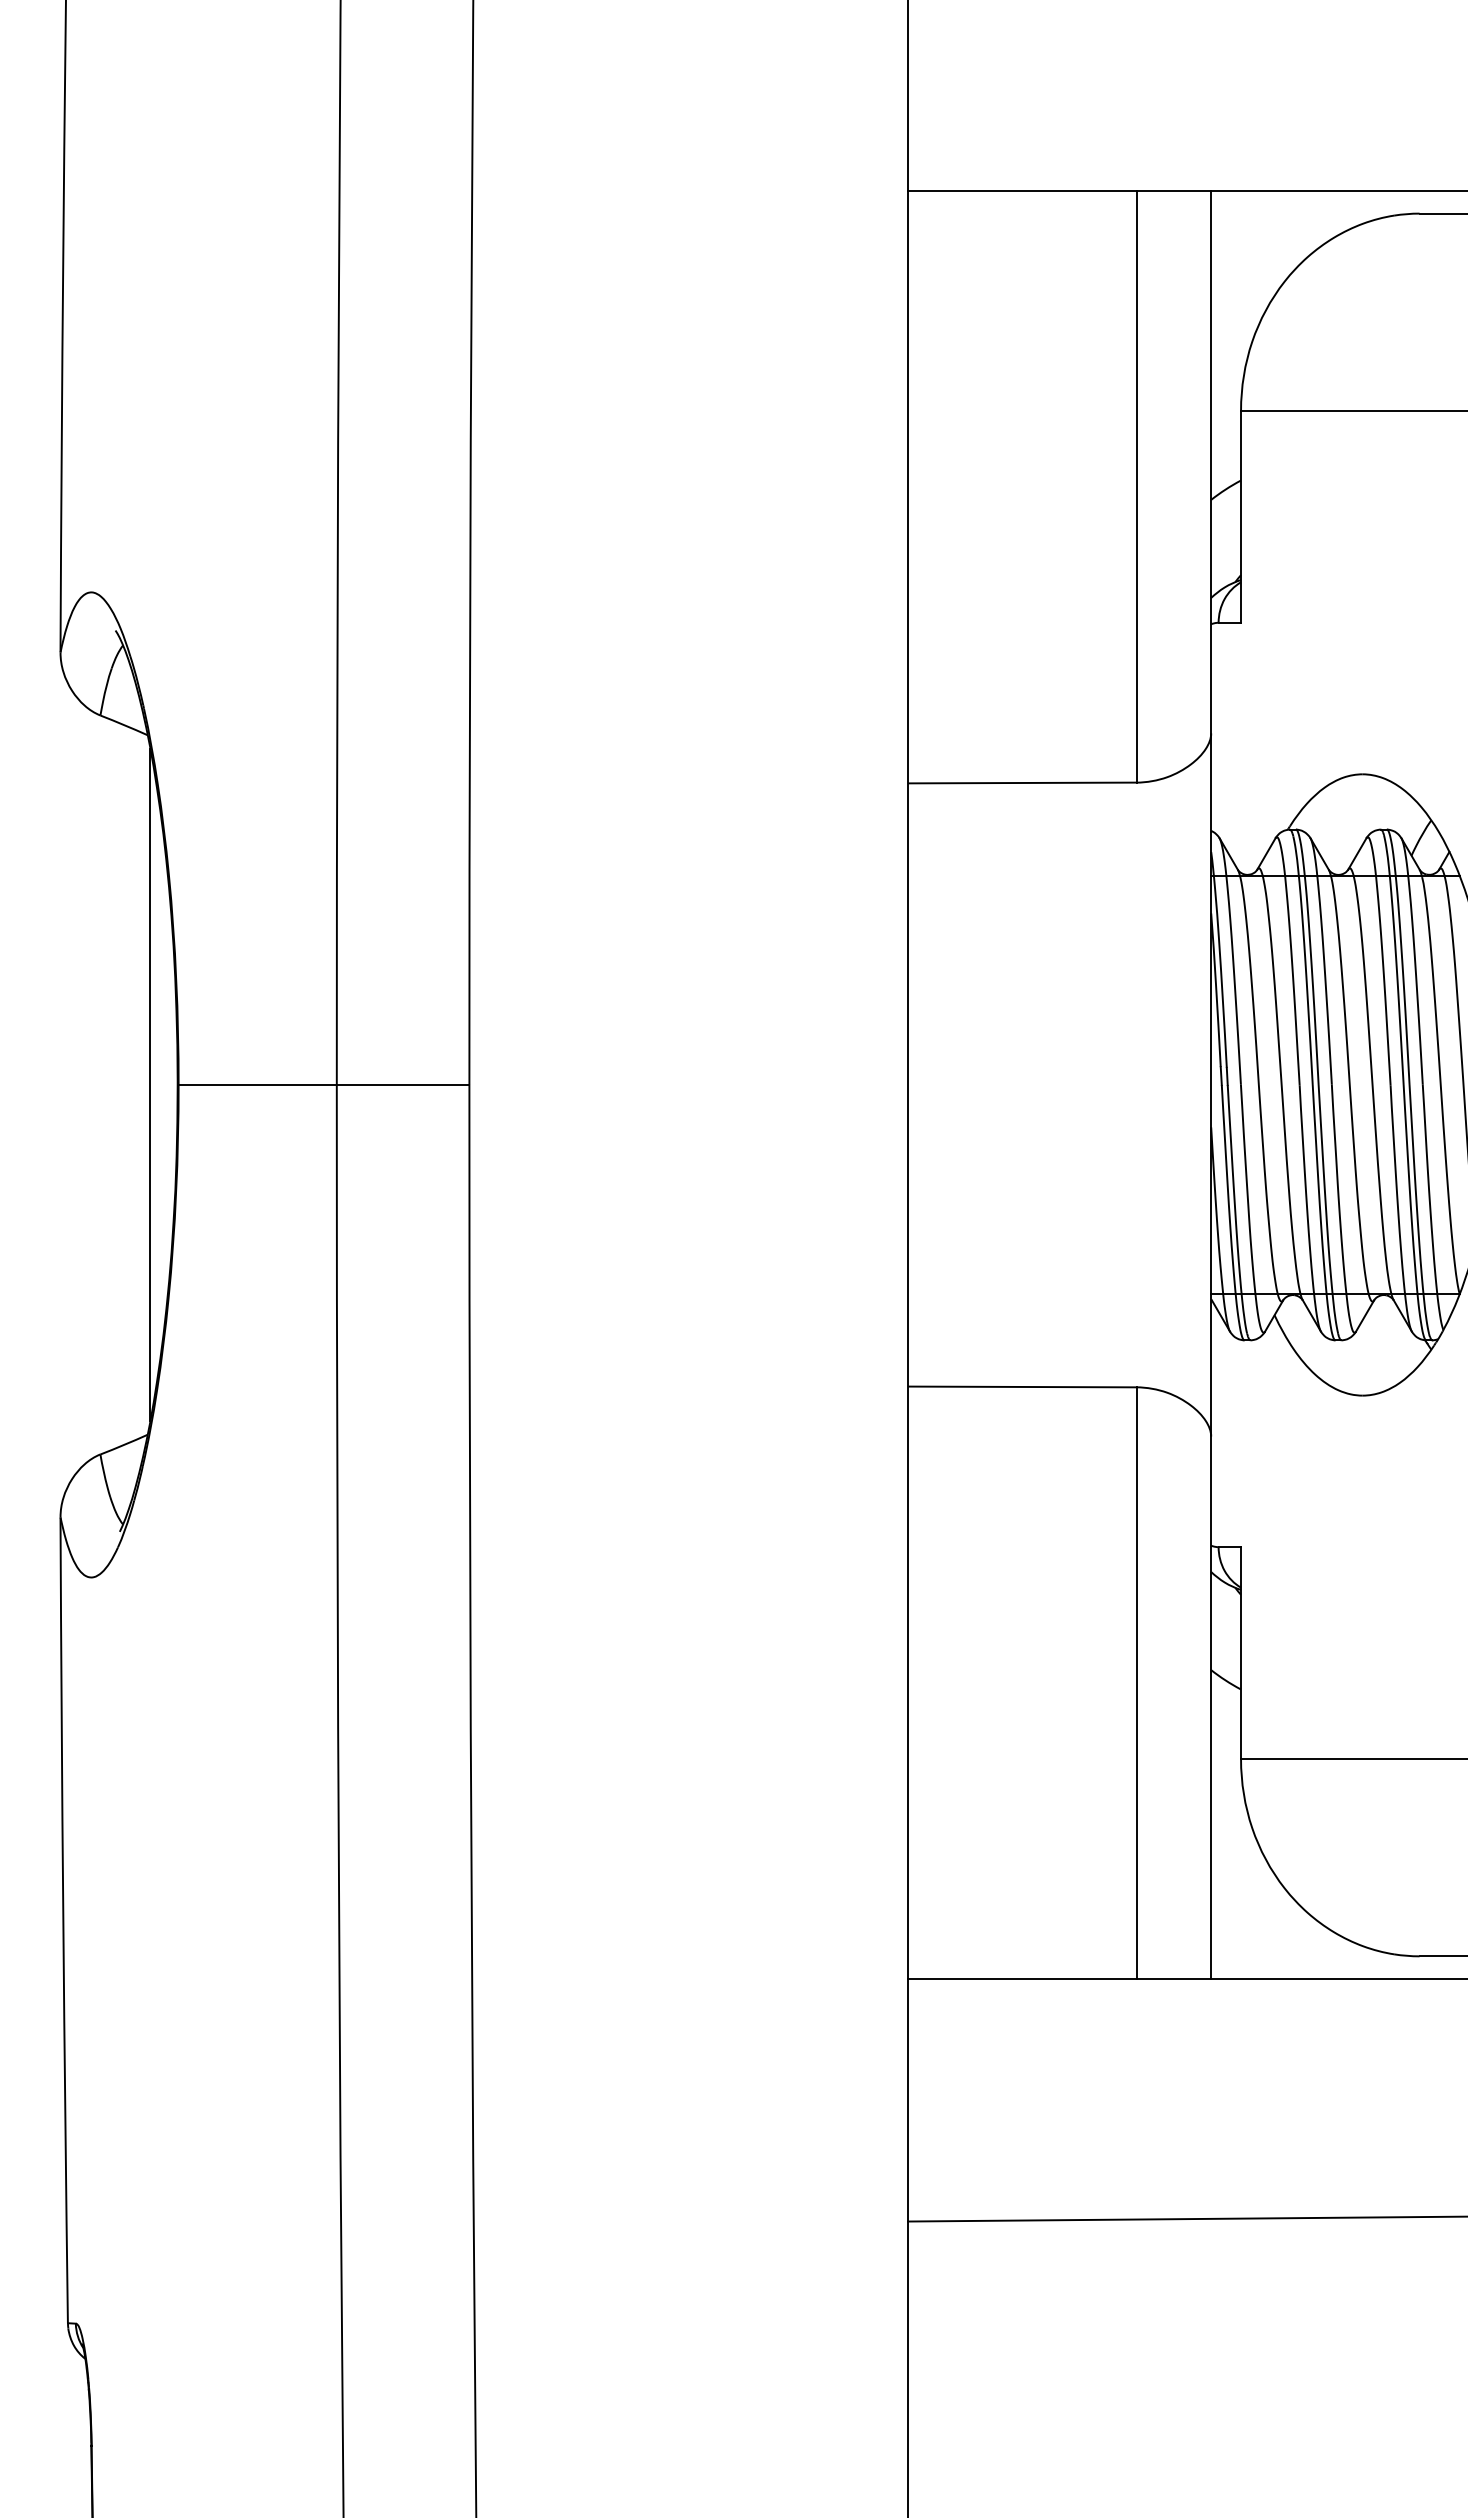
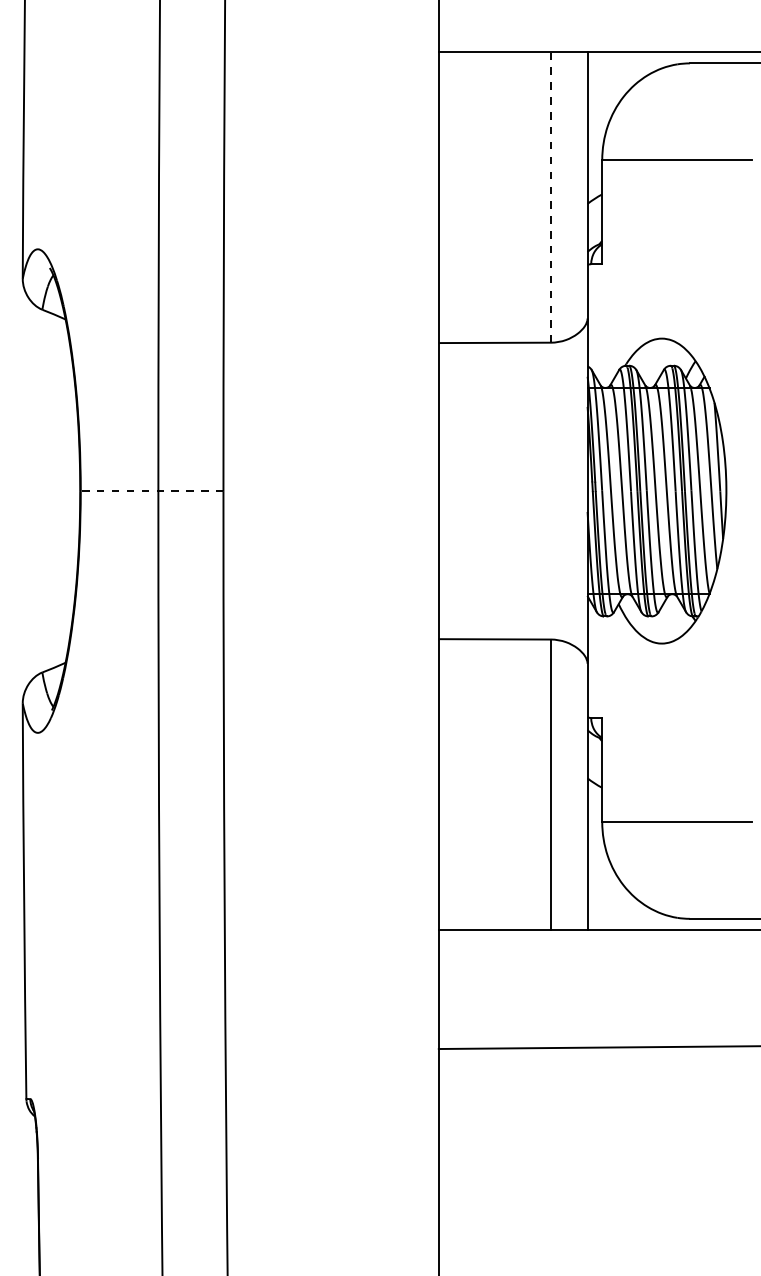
line: (1135, 484) -> (550, 196), solid -> dashed
line: (149, 1083) -> (66, 490), removed
line: (322, 1085) -> (151, 491), solid -> dashed

